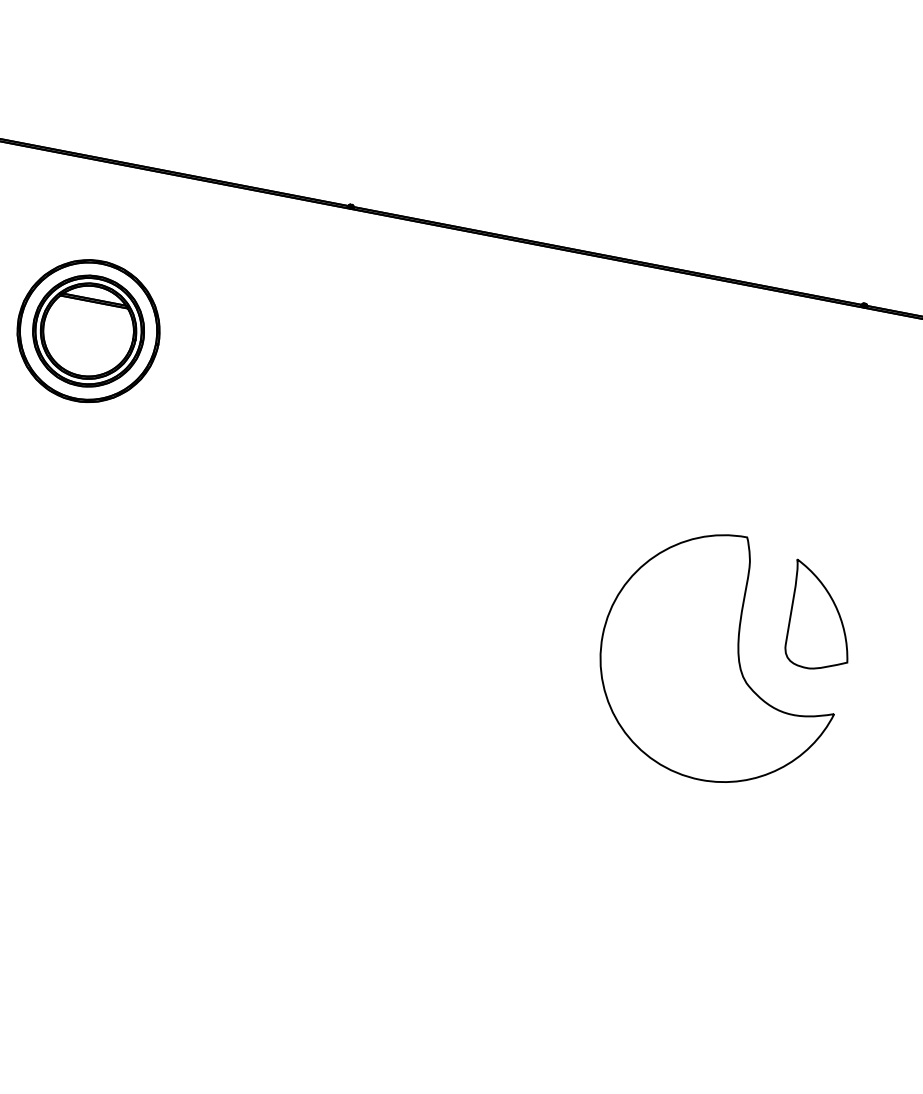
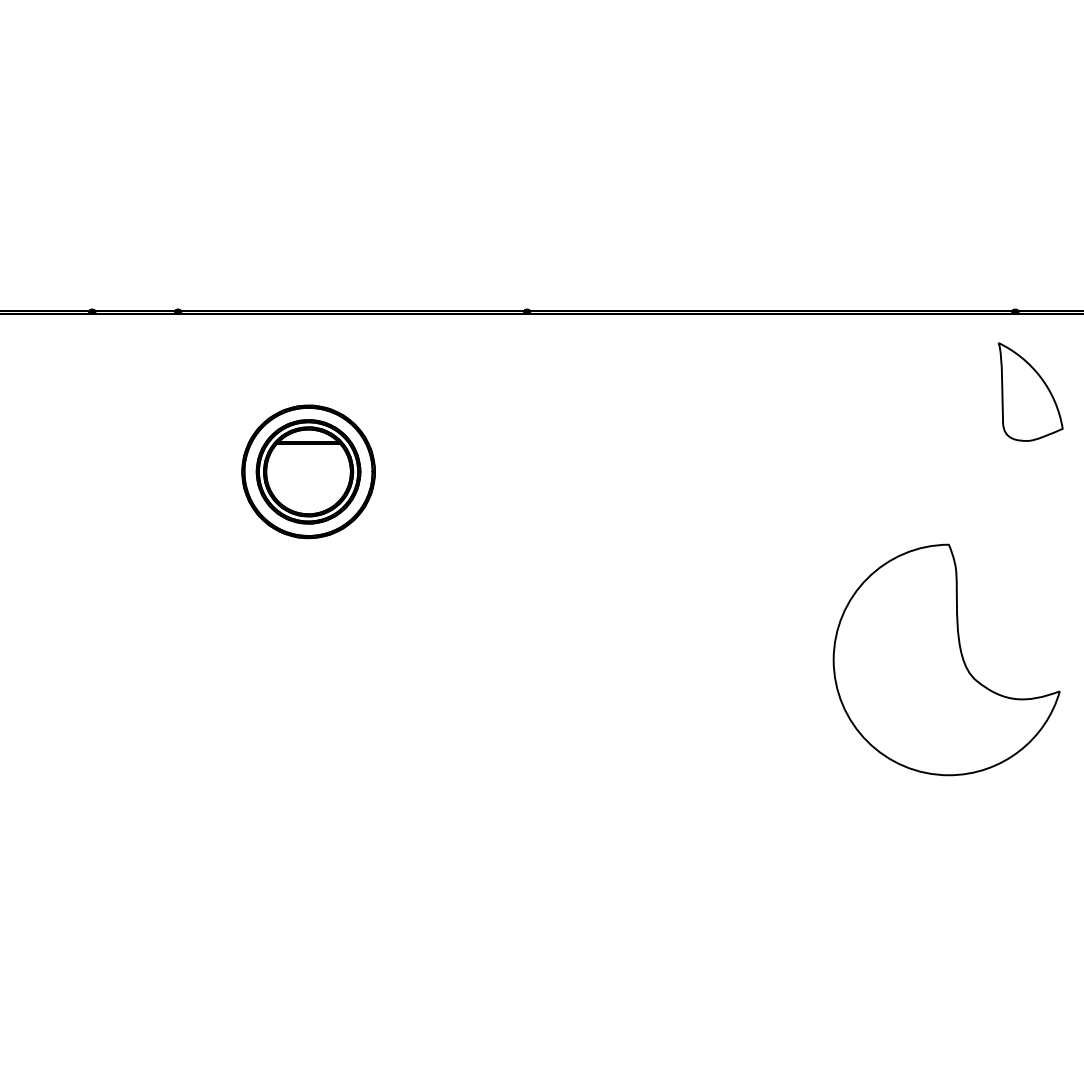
part: (821, 616) -> (1030, 391), moved

